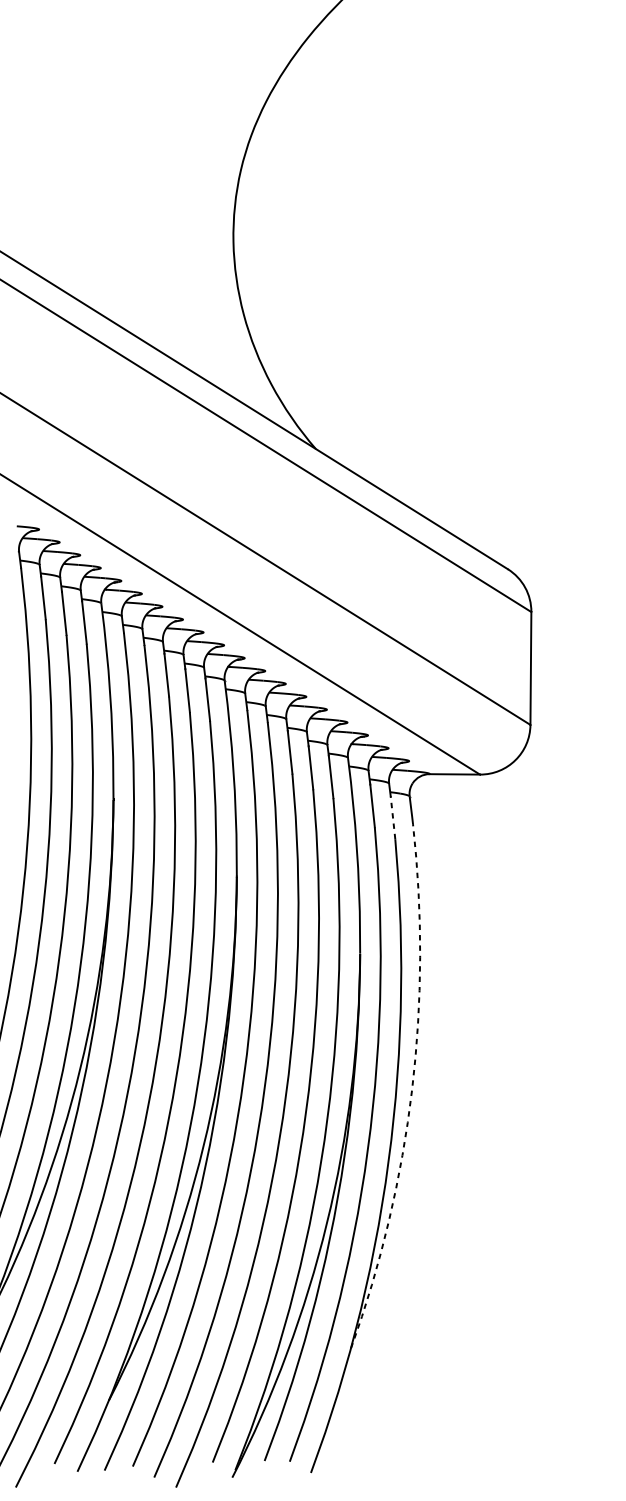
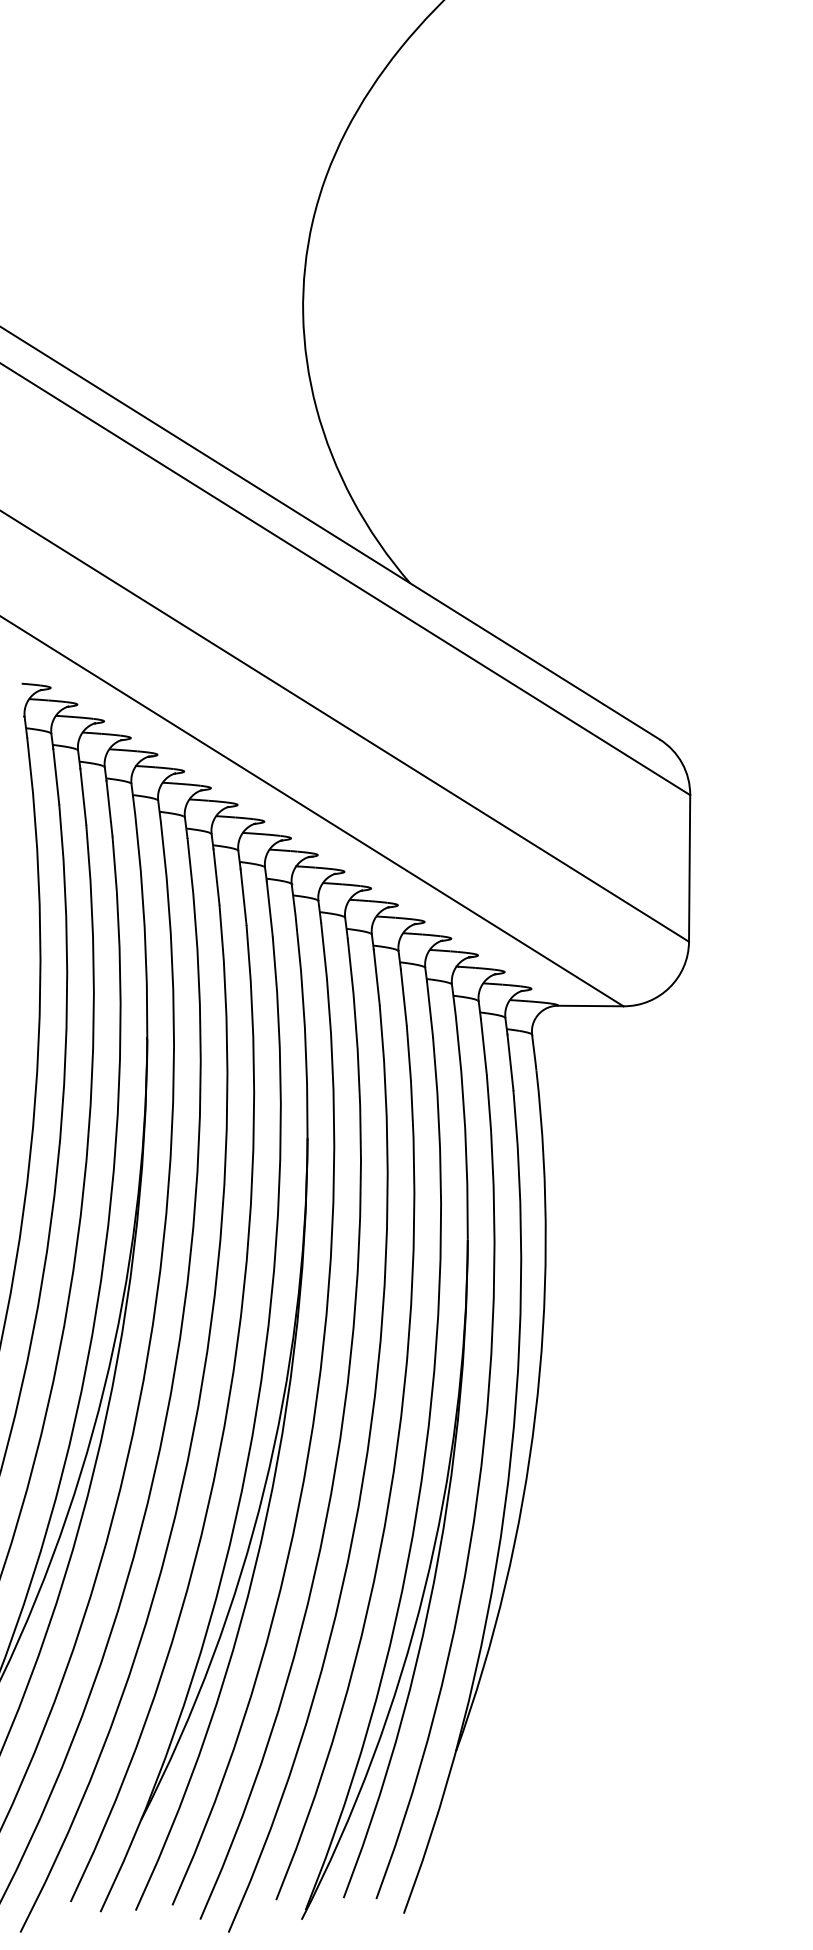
line: (393, 817) -> (510, 1062), dashed -> solid
arc: (412, 1089) -> (535, 1415), dashed -> solid

